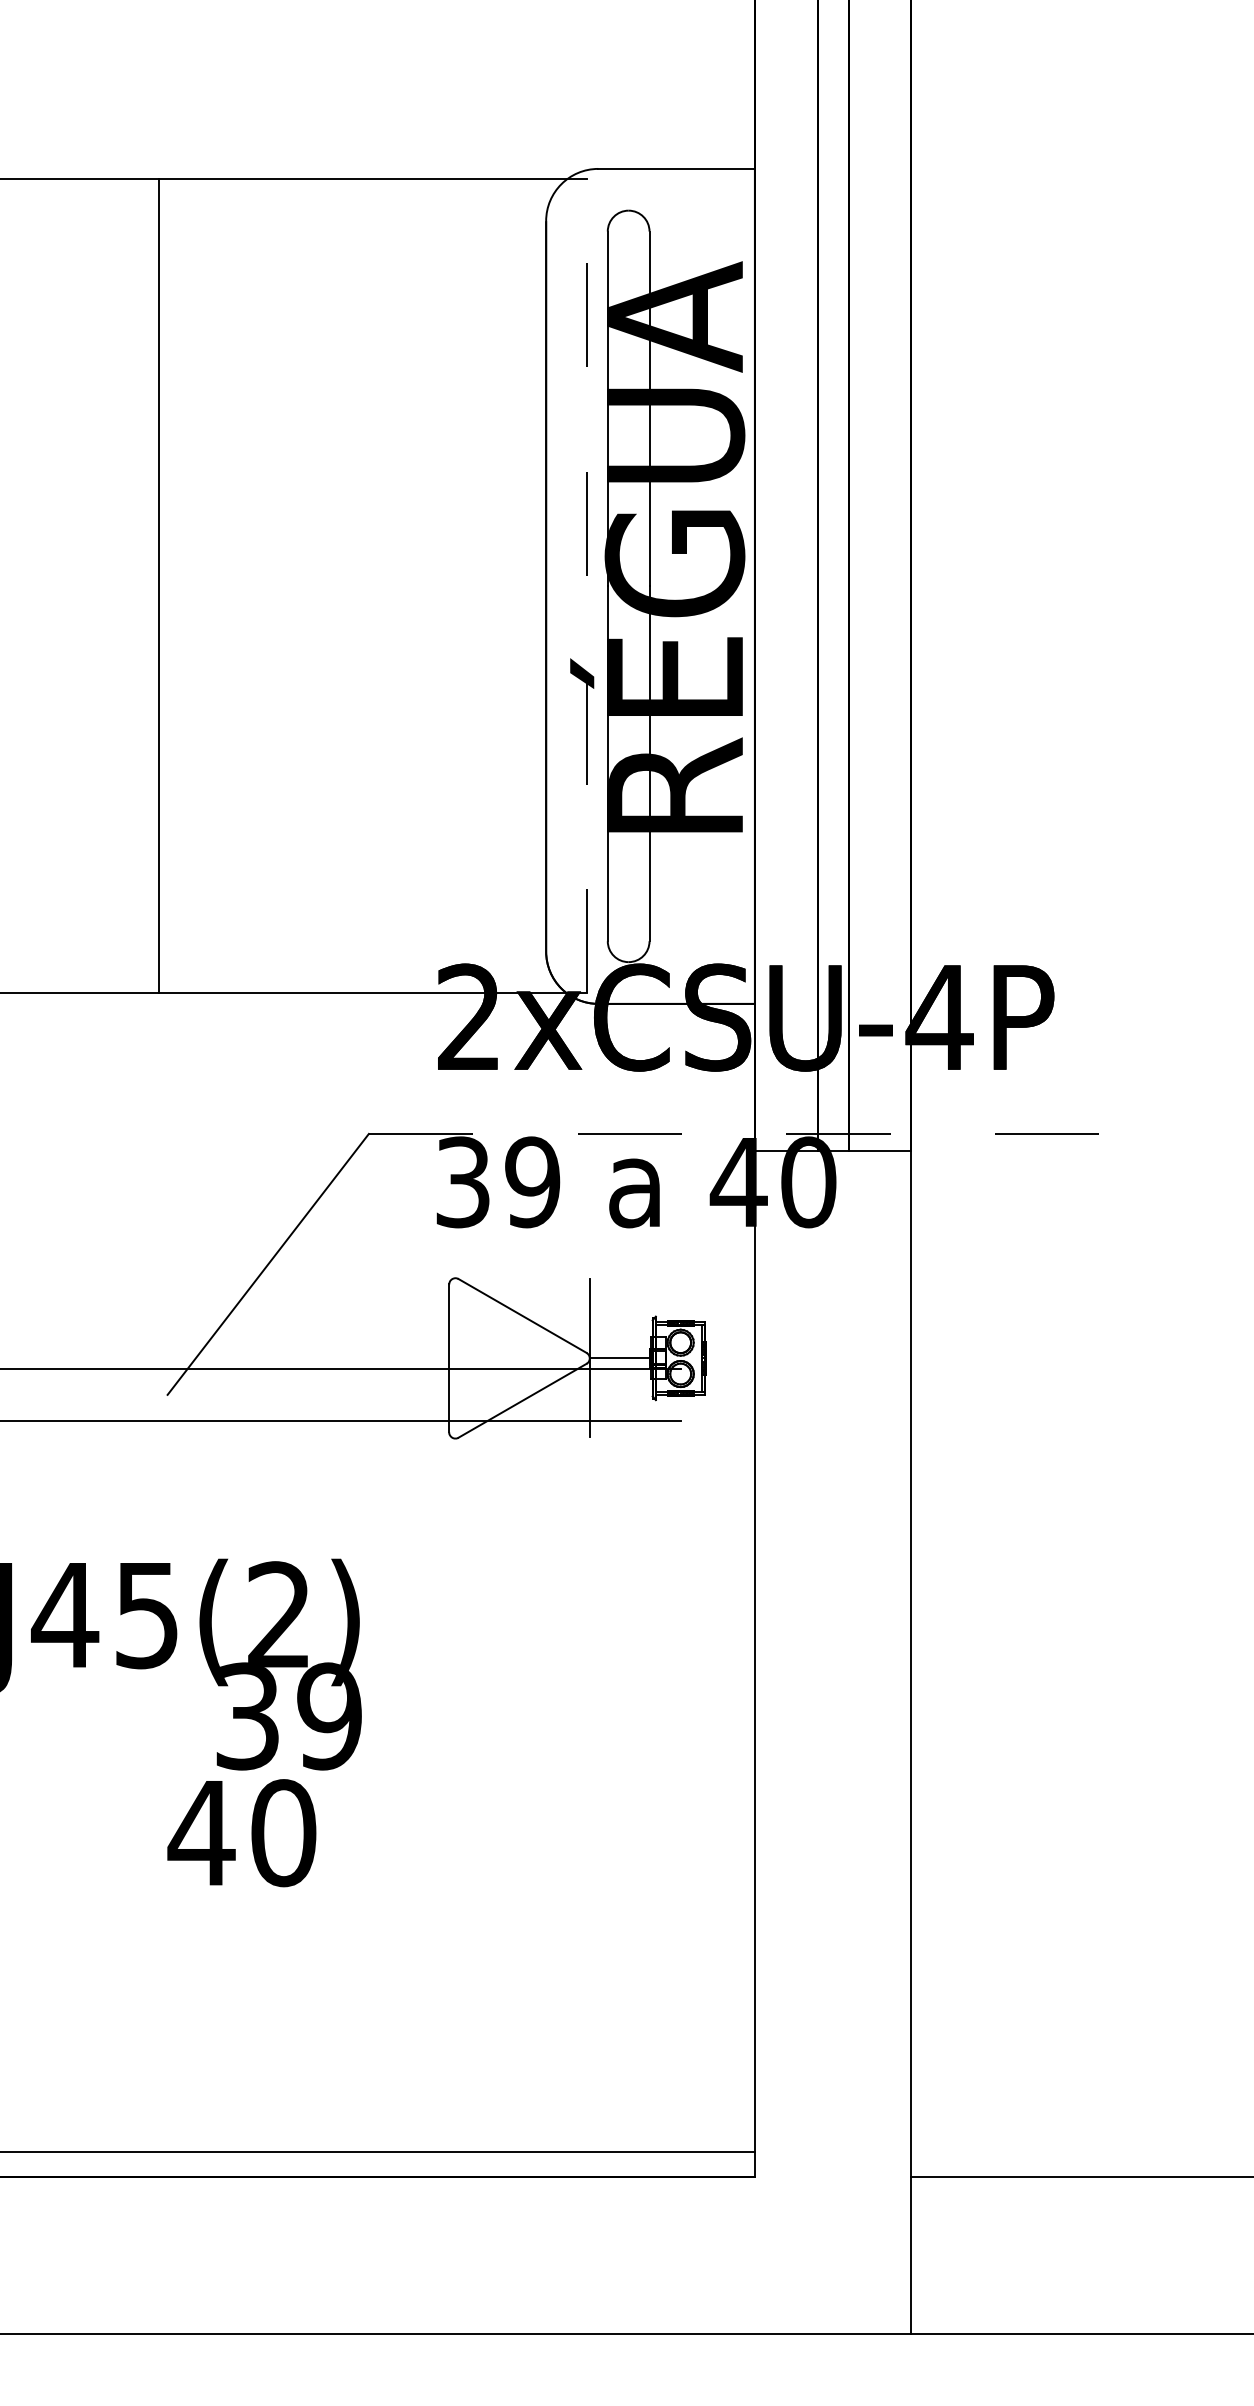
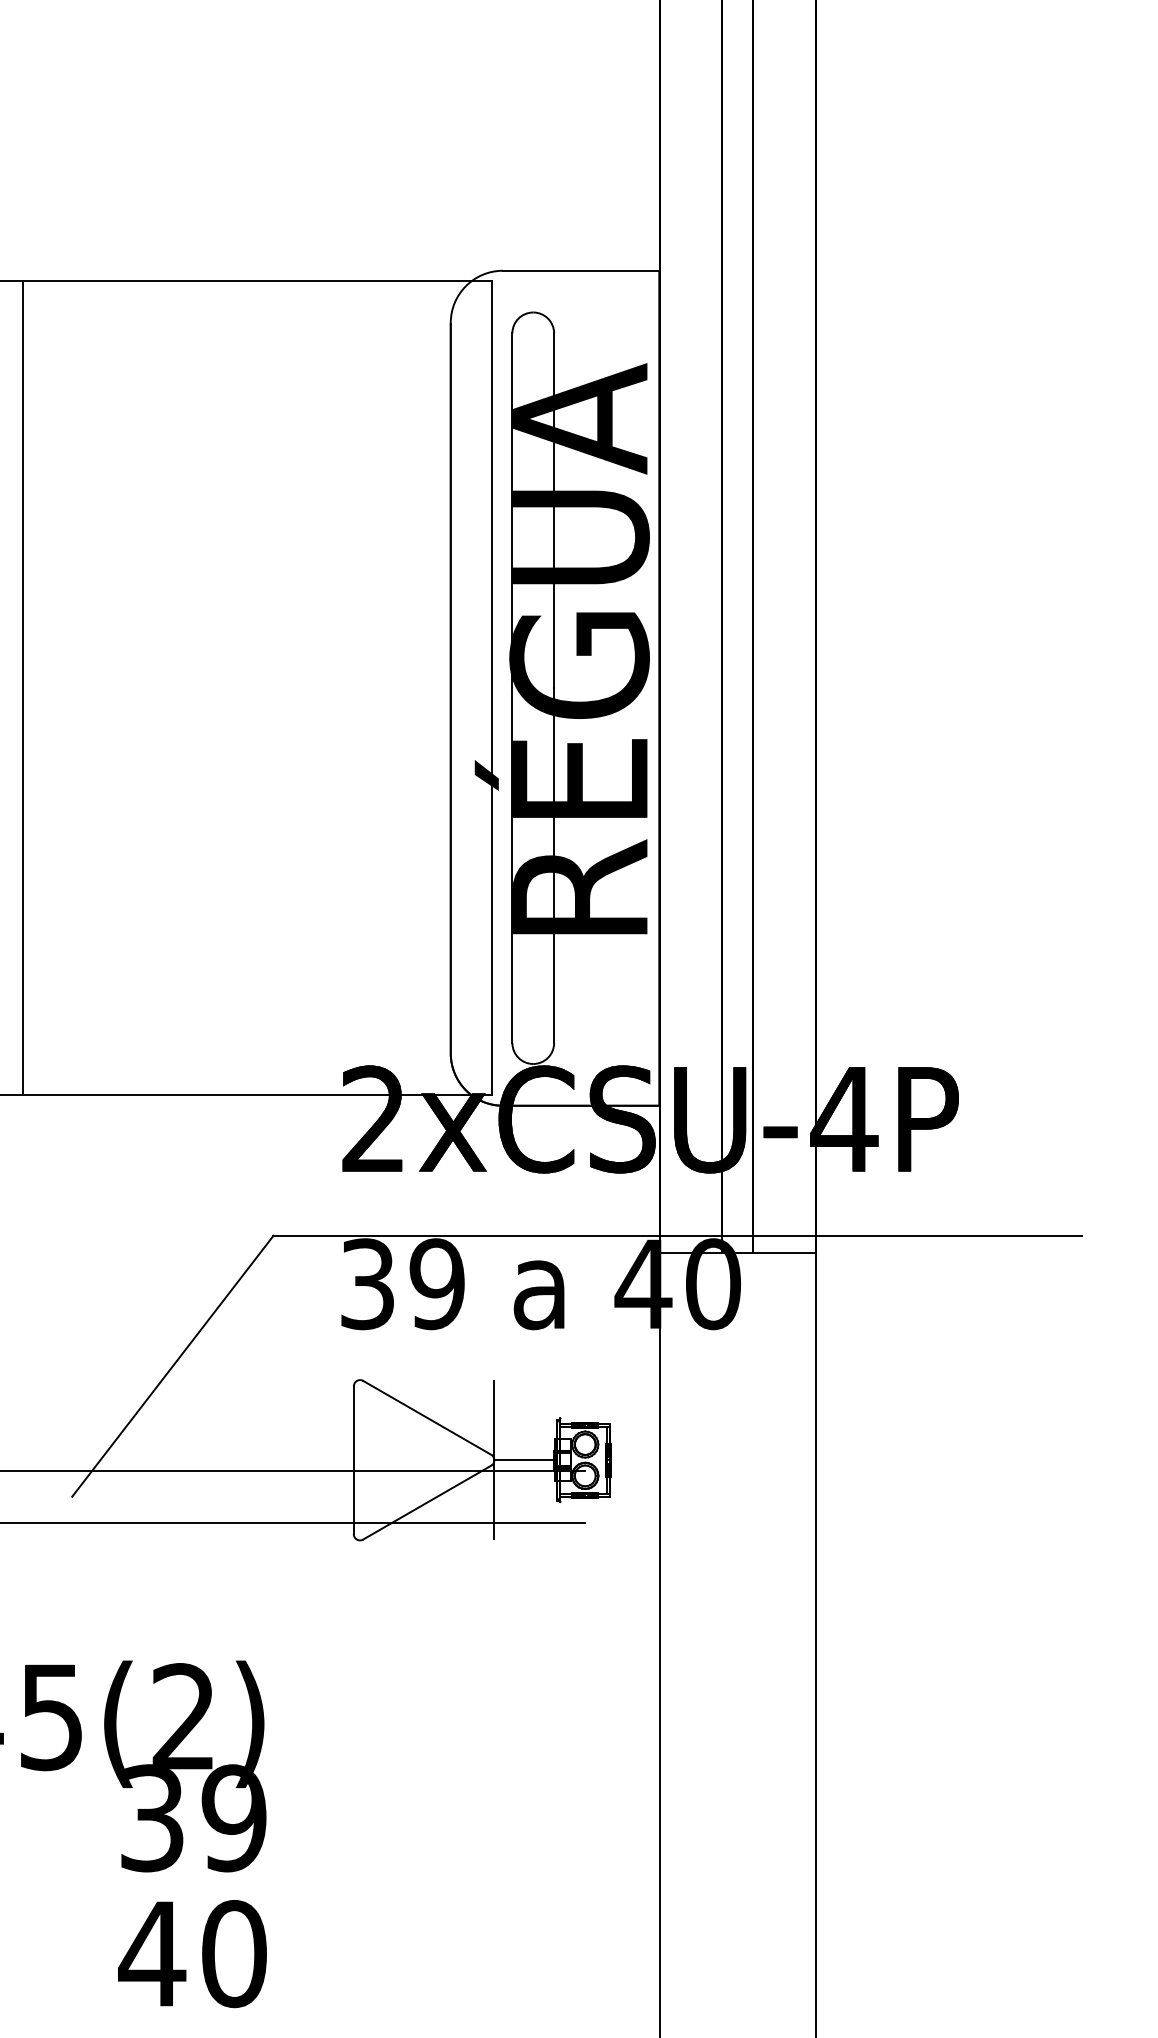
line: (586, 585) -> (491, 687), dashed -> solid
line: (158, 586) -> (23, 688), moved
line: (773, 1133) -> (678, 1235), dashed -> solid
text: (241, 1833) -> (192, 1954), moved

